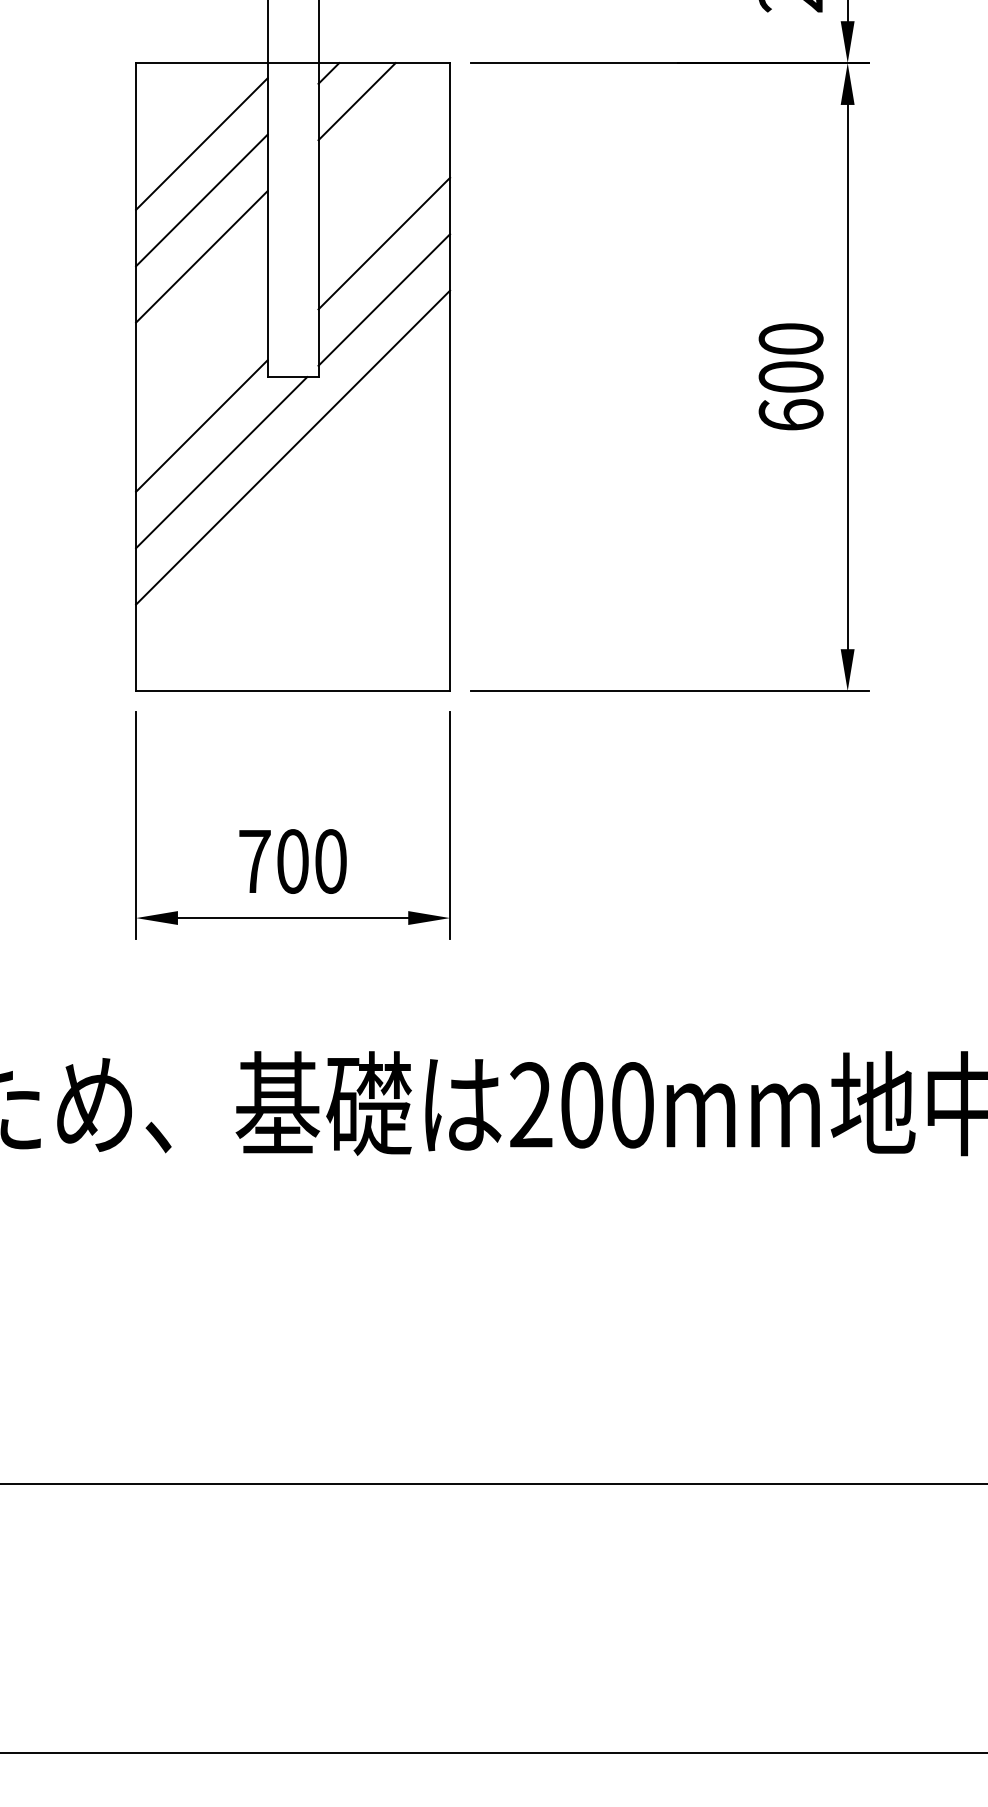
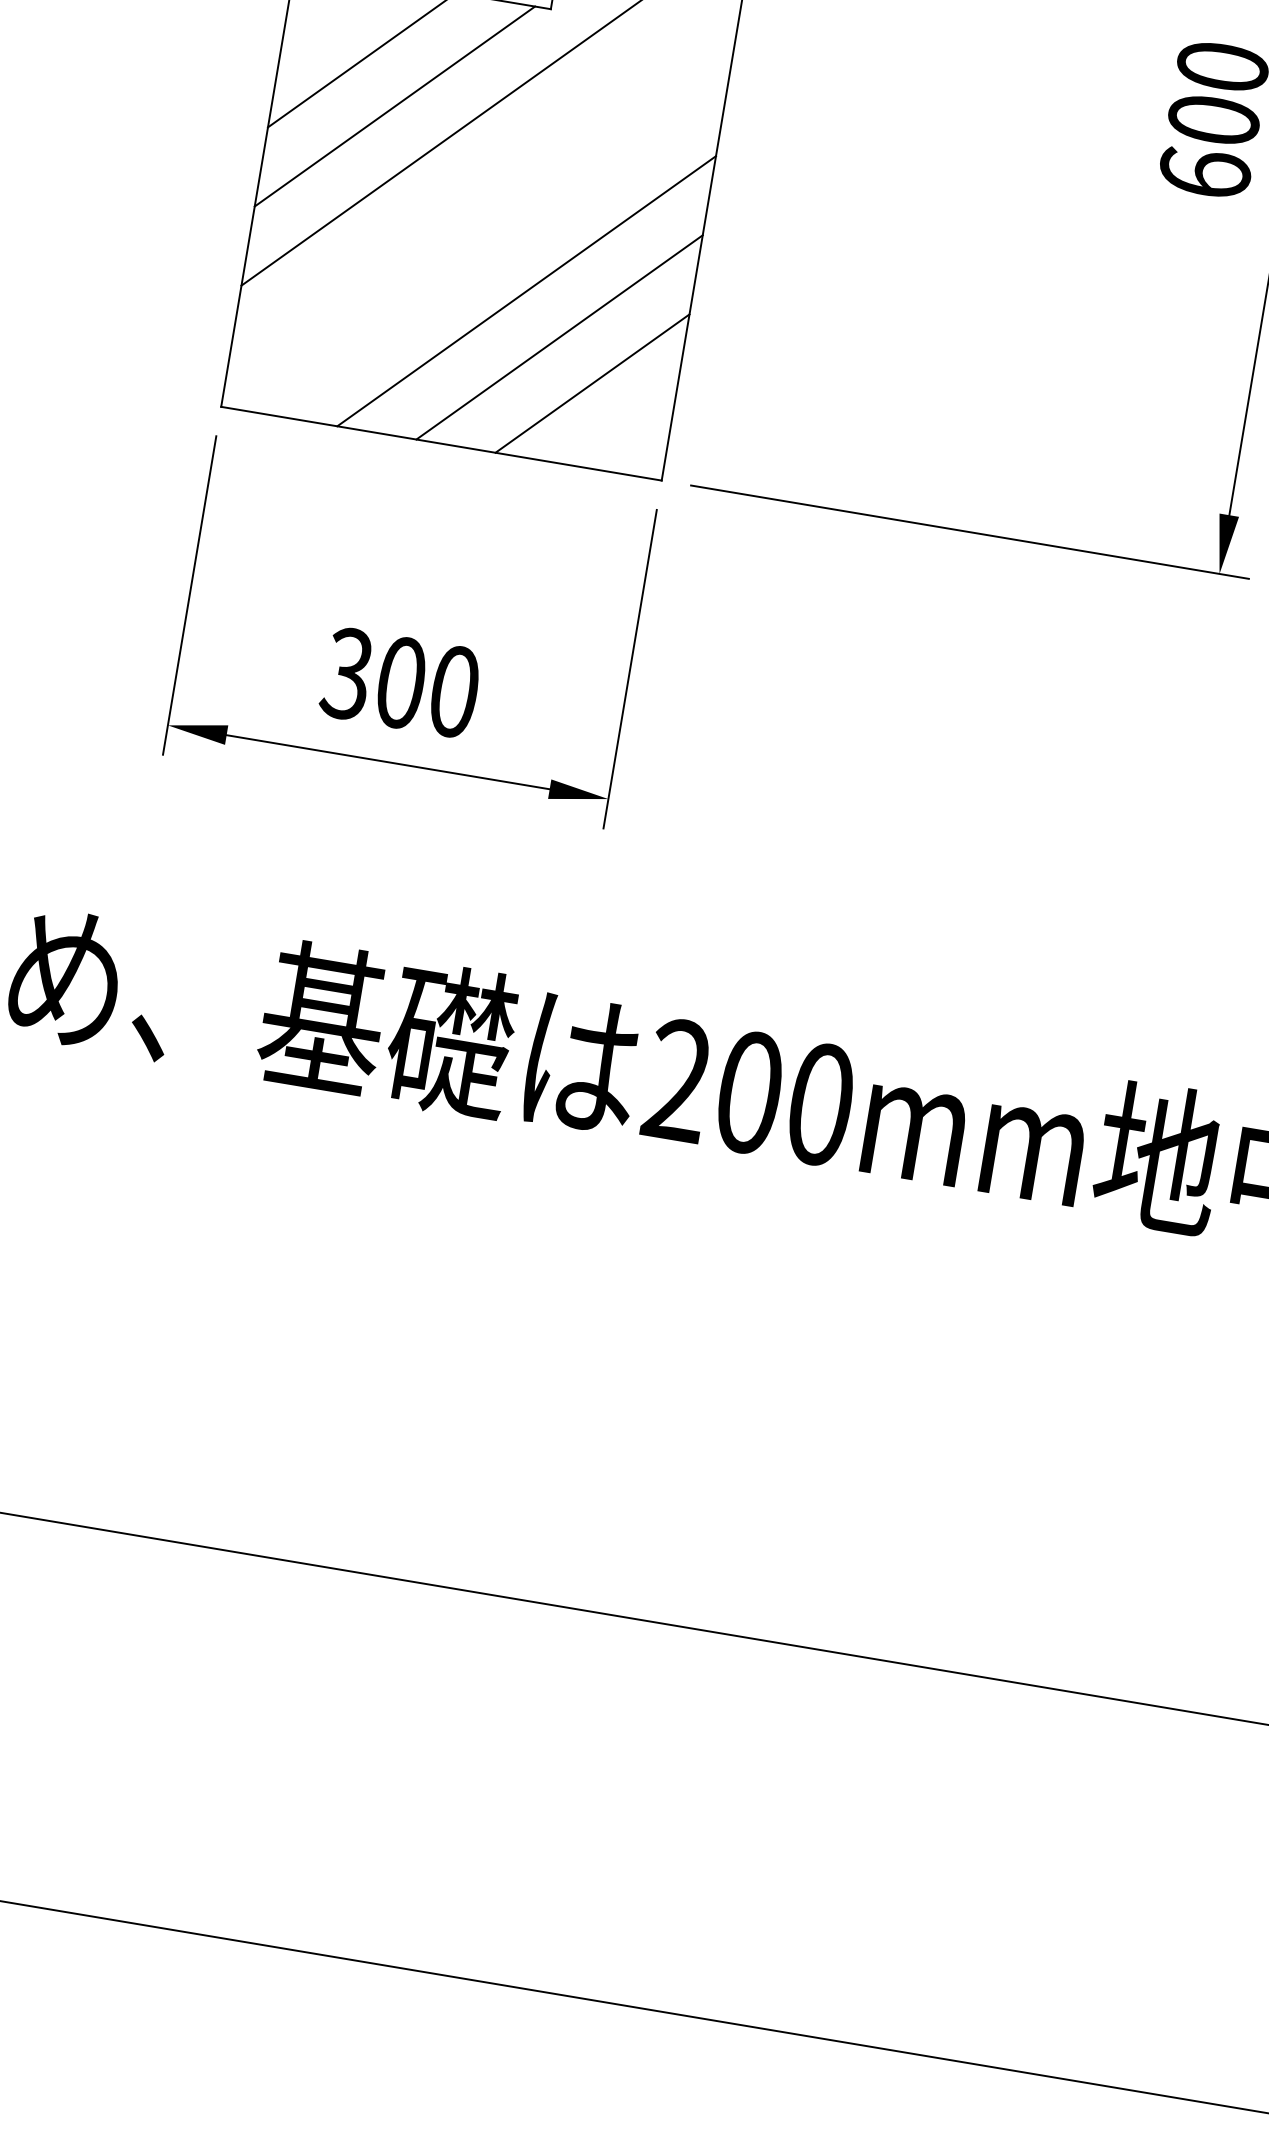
line: (334, 575) -> (526, 291), added
line: (362, 603) -> (559, 337), added
line: (390, 631) -> (592, 383), added
text: (254, 861) -> (347, 673), 700 -> 300

